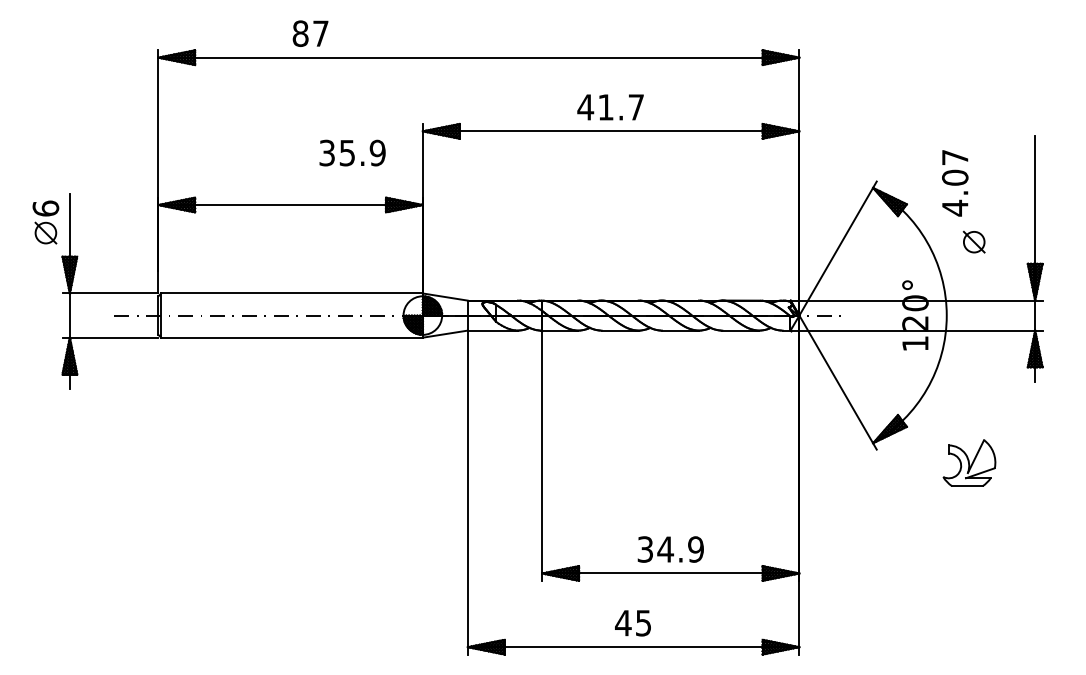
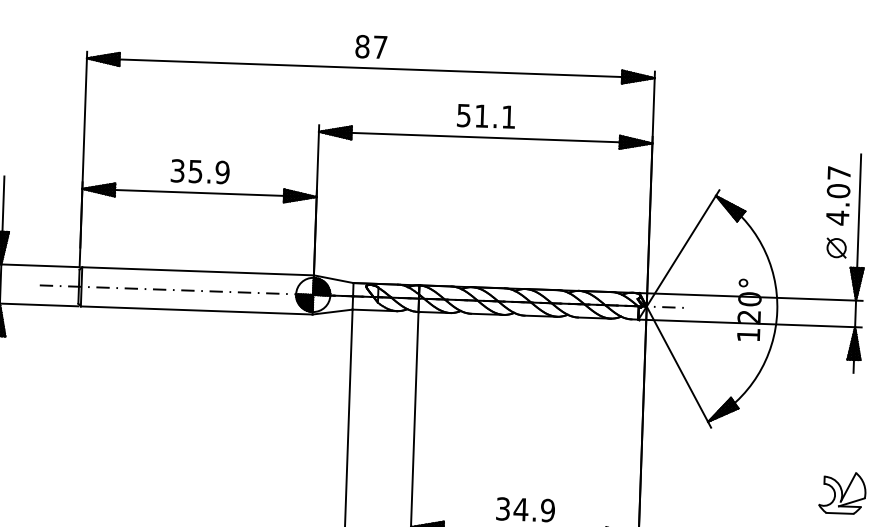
text: (310, 33) -> (371, 46), moved
text: (610, 107) -> (485, 116), 41.7 -> 51.1
text: (352, 152) -> (200, 171), moved
text: (955, 183) -> (838, 196), moved
part: (973, 241) -> (836, 247), moved
part: (969, 462) -> (842, 492), moved

